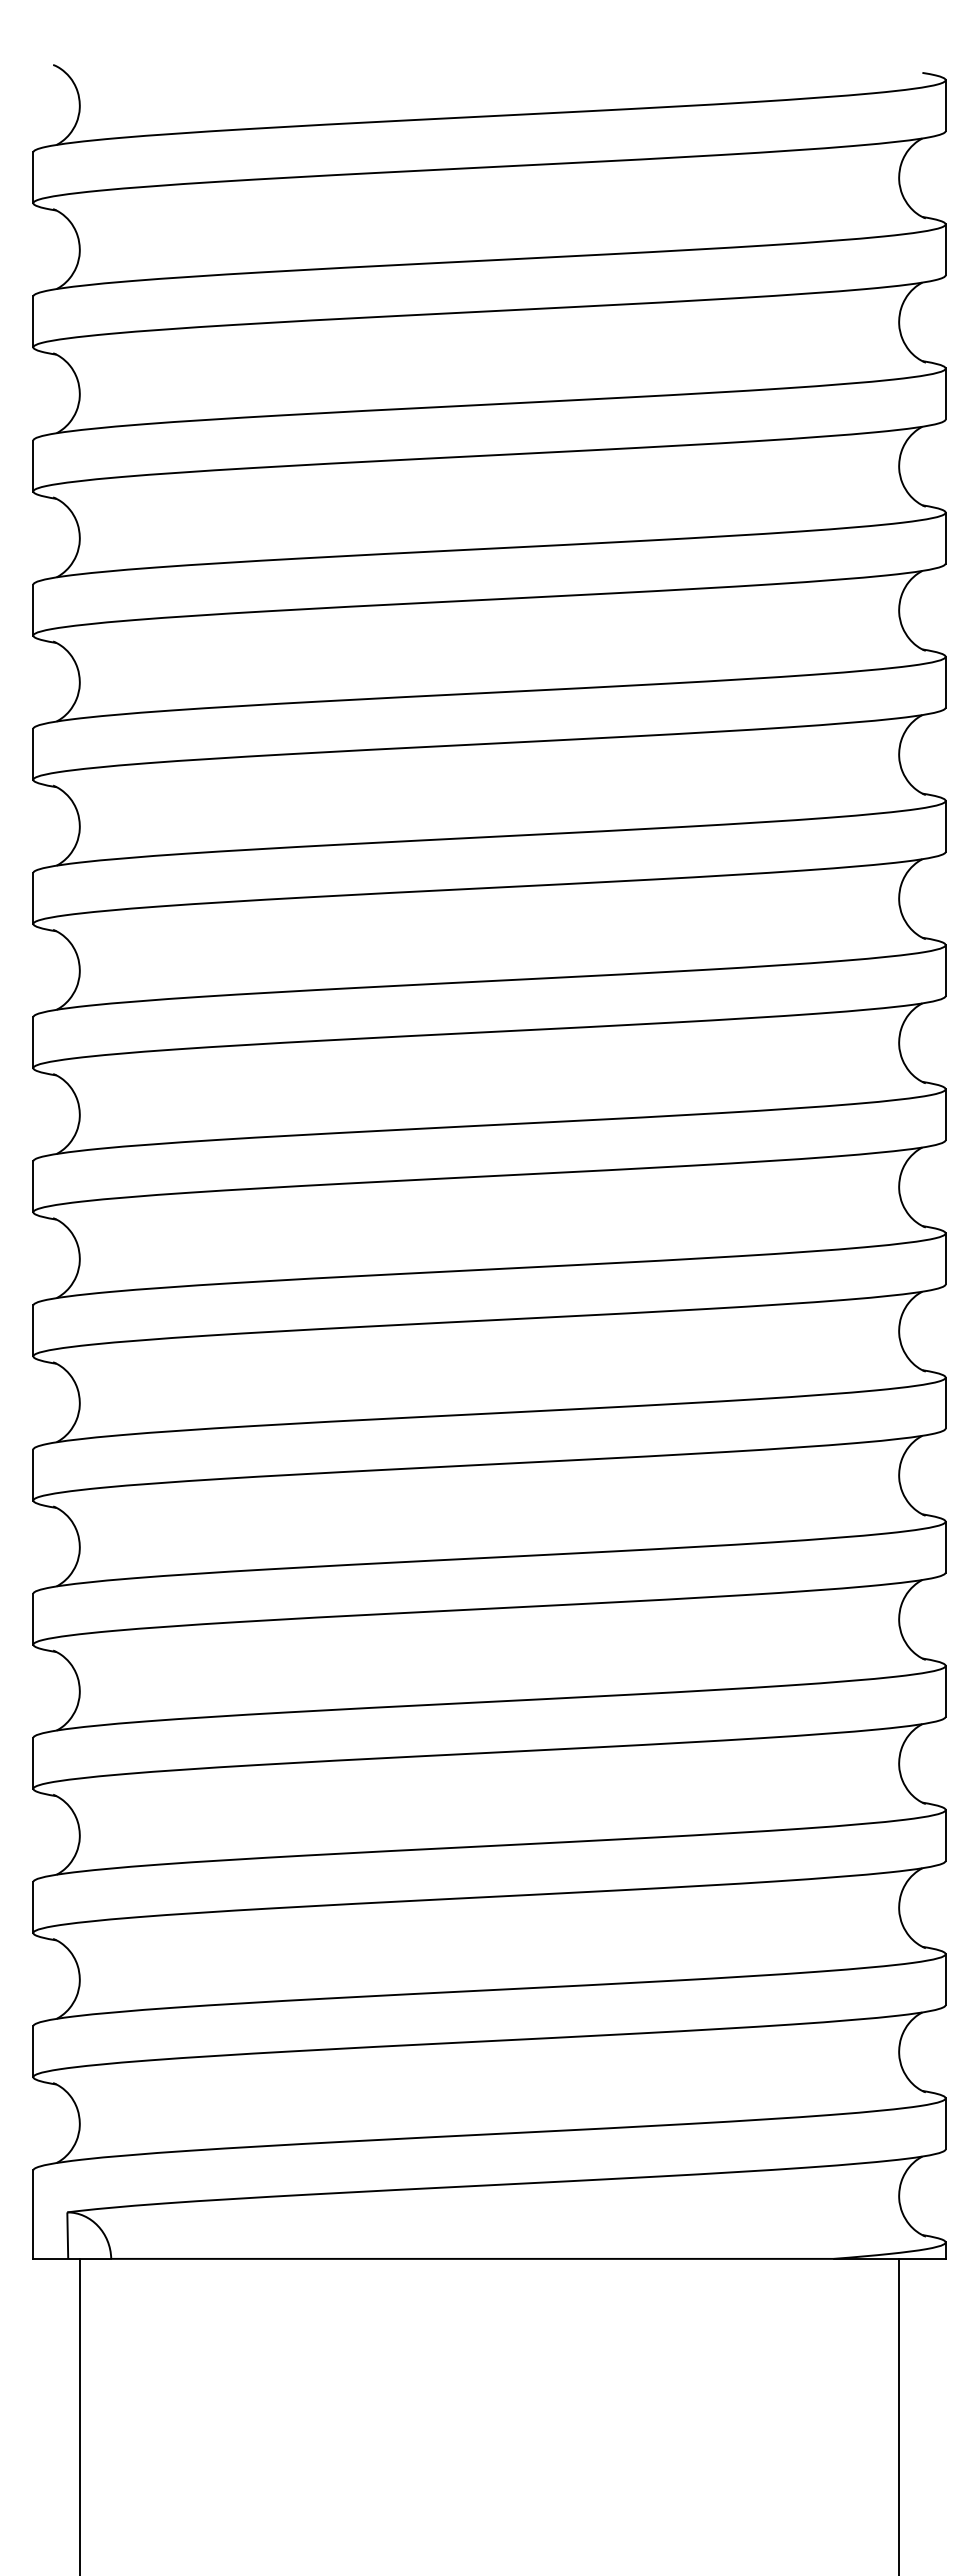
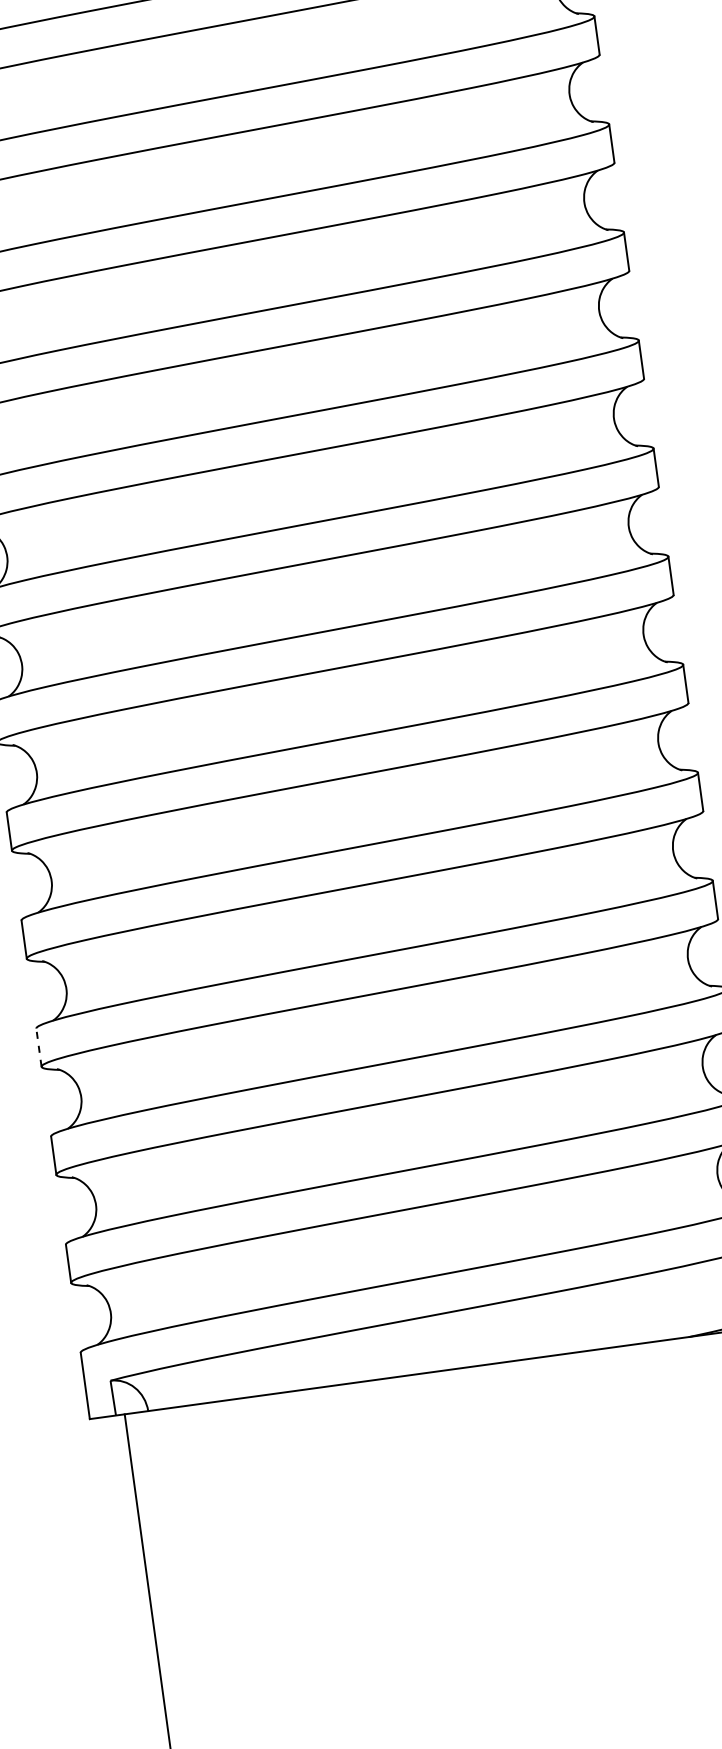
line: (33, 1762) -> (39, 1047), solid -> dashed

